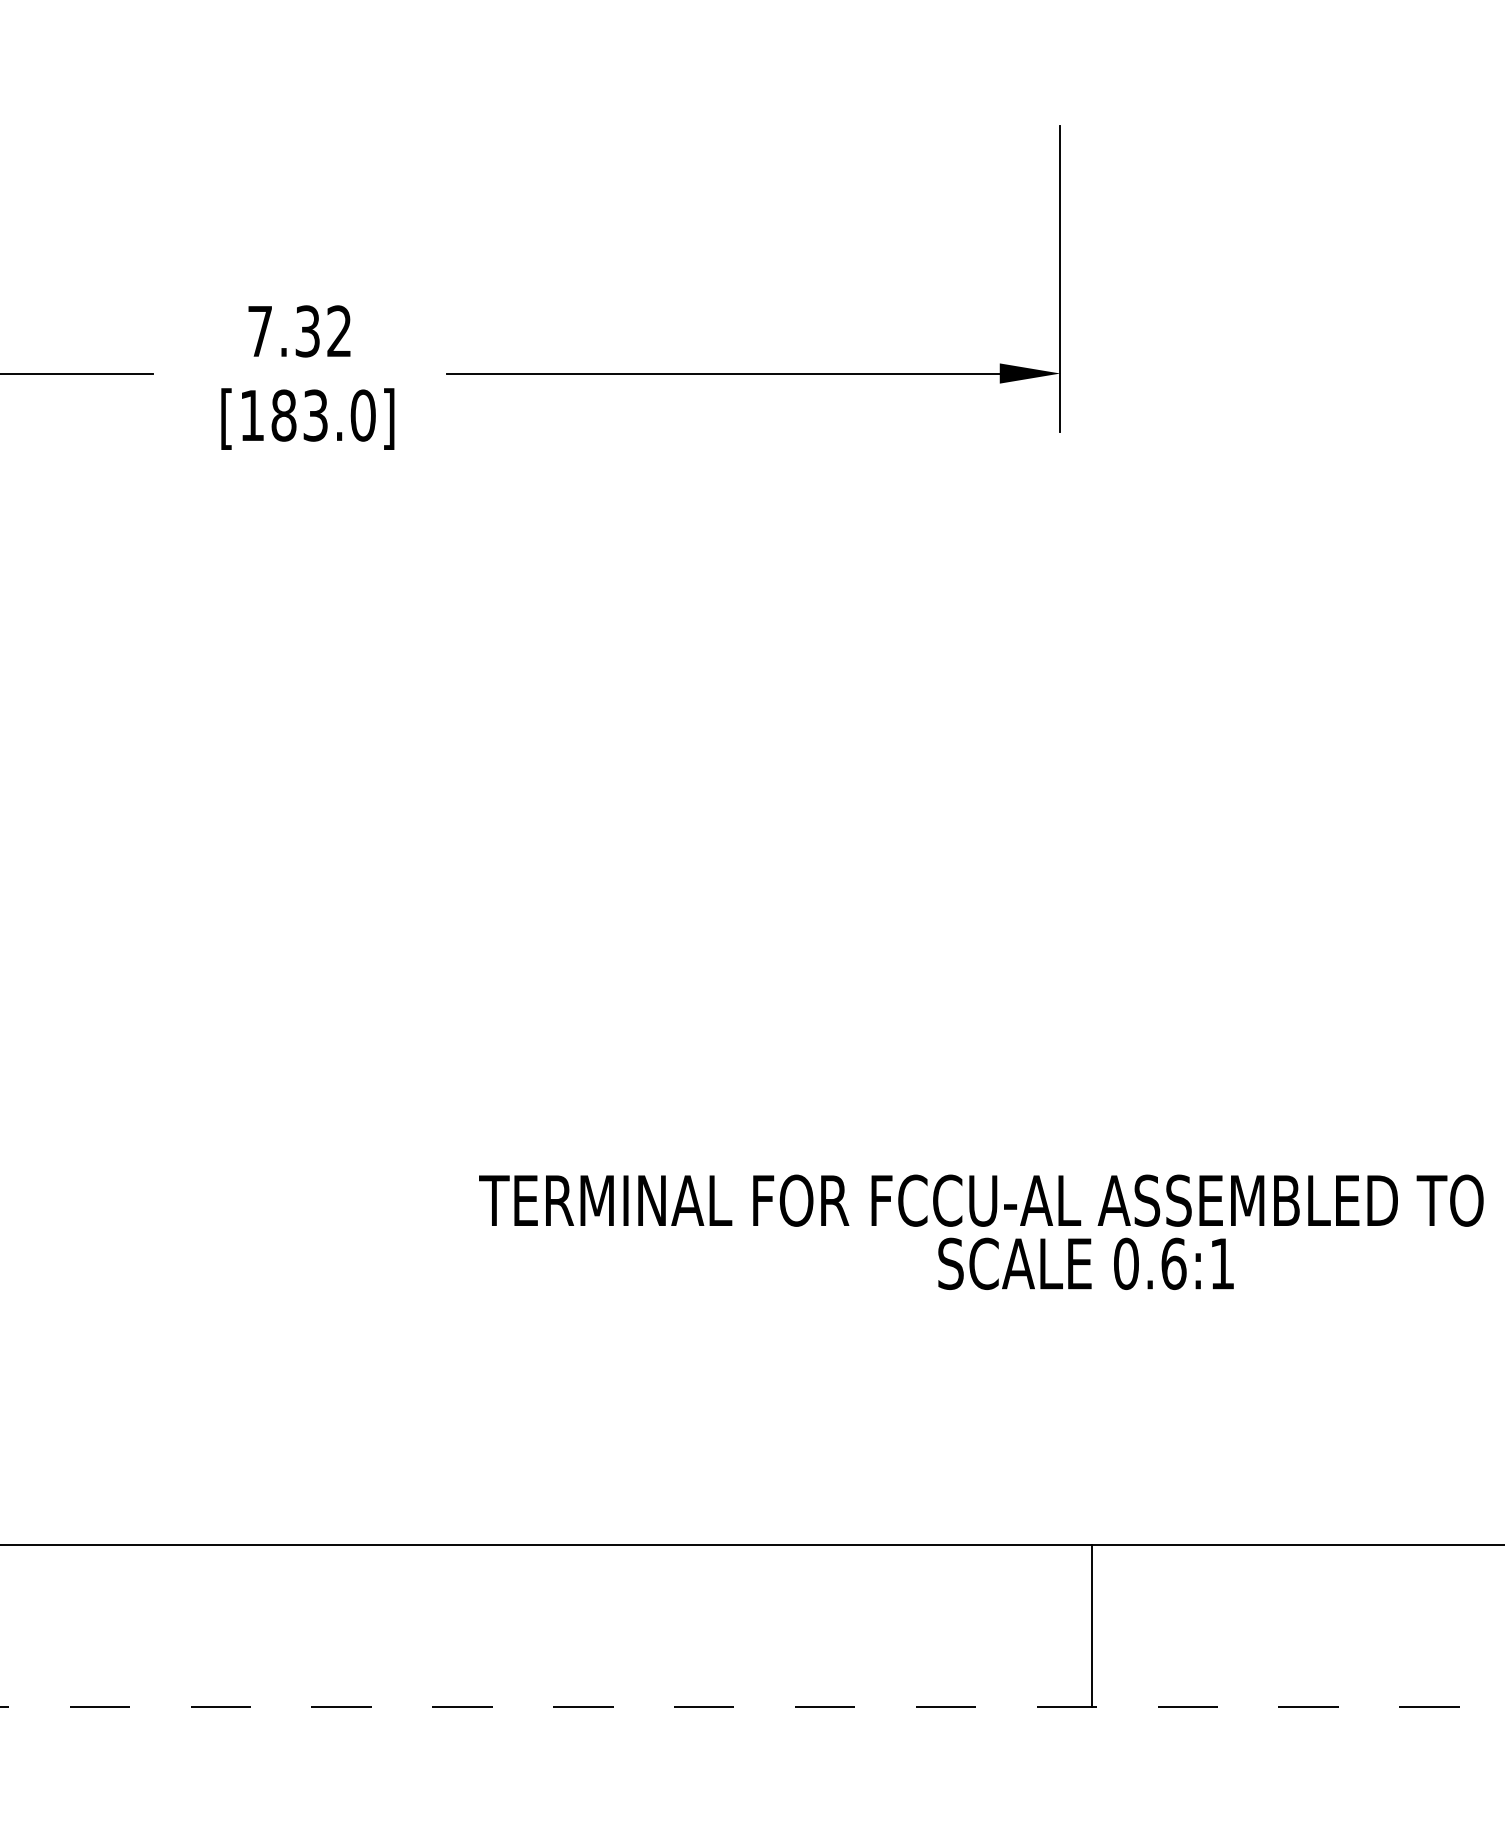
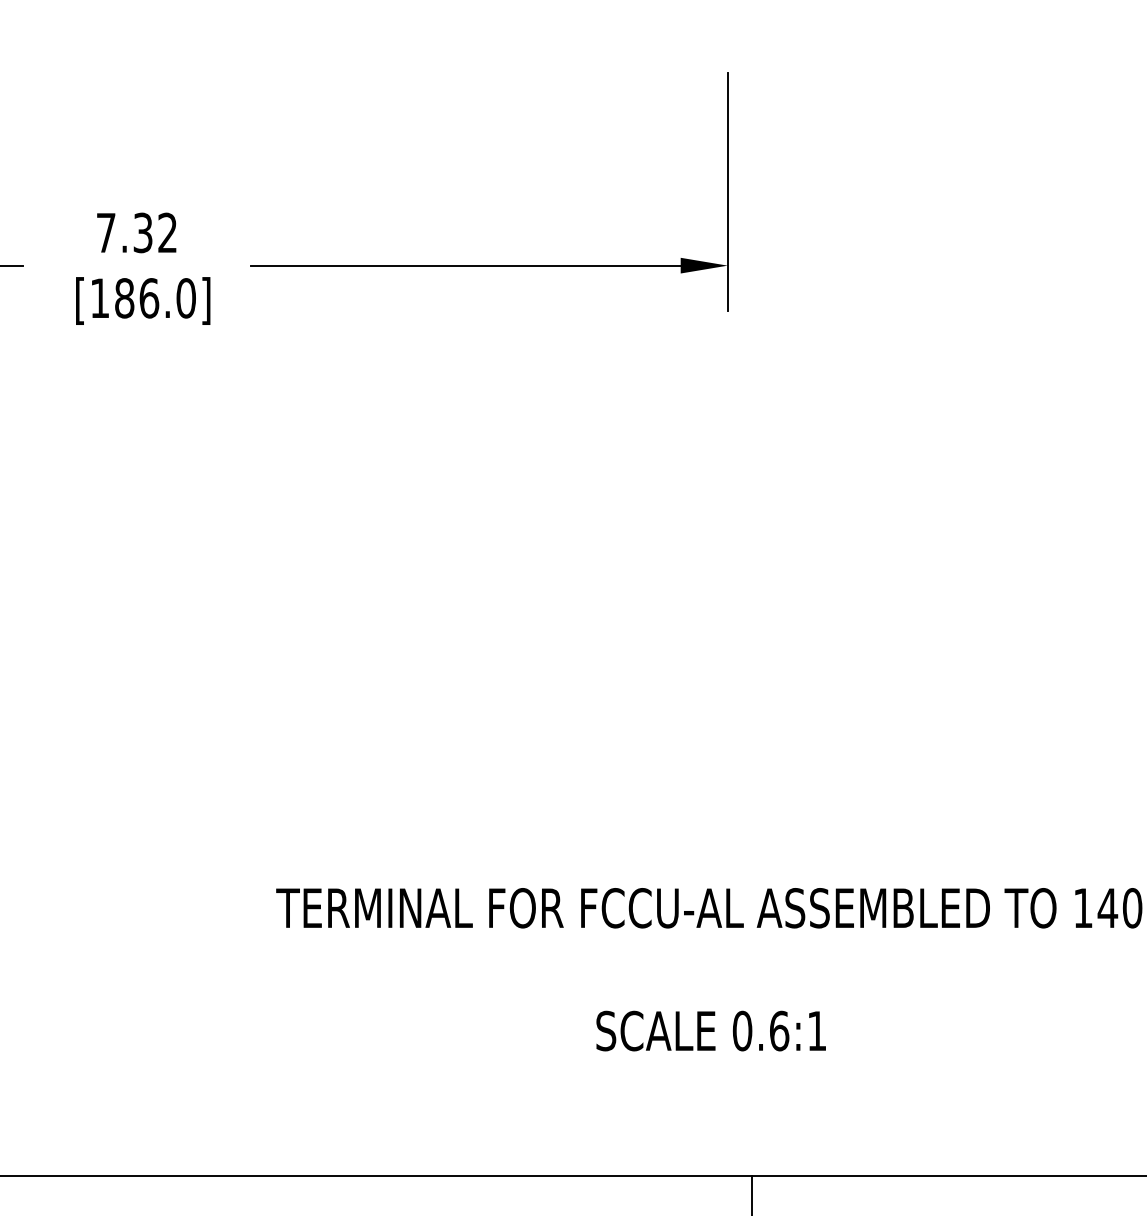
text: (315, 415) -> (149, 298), [183.0] -> [186.0]
text: (1085, 1263) -> (710, 1030), moved

